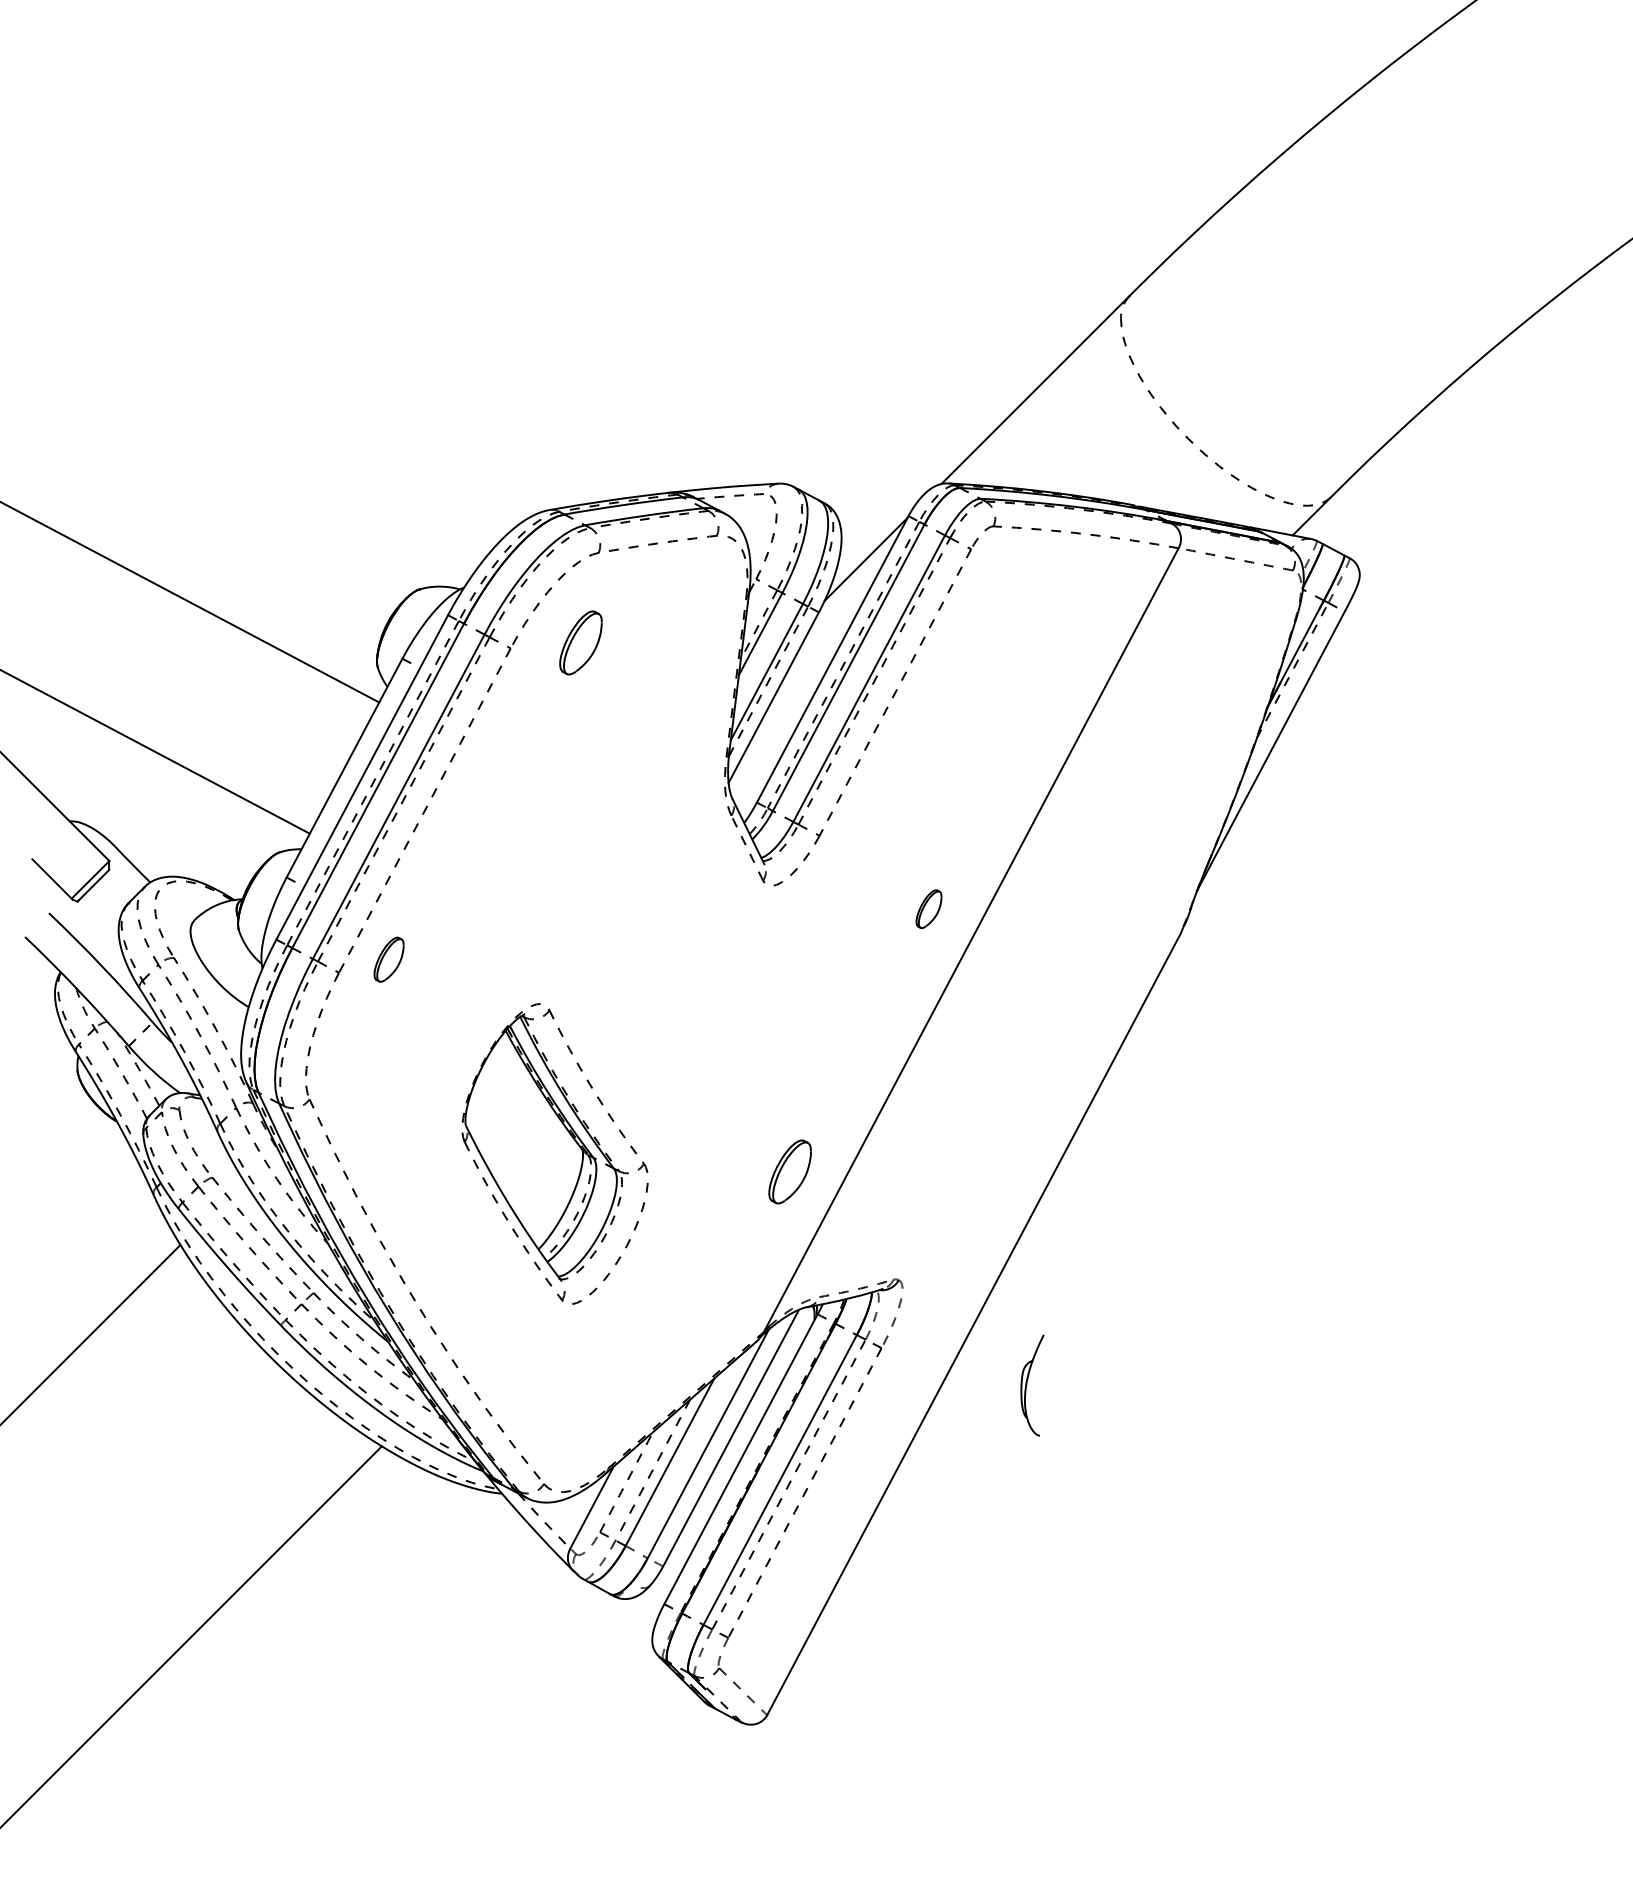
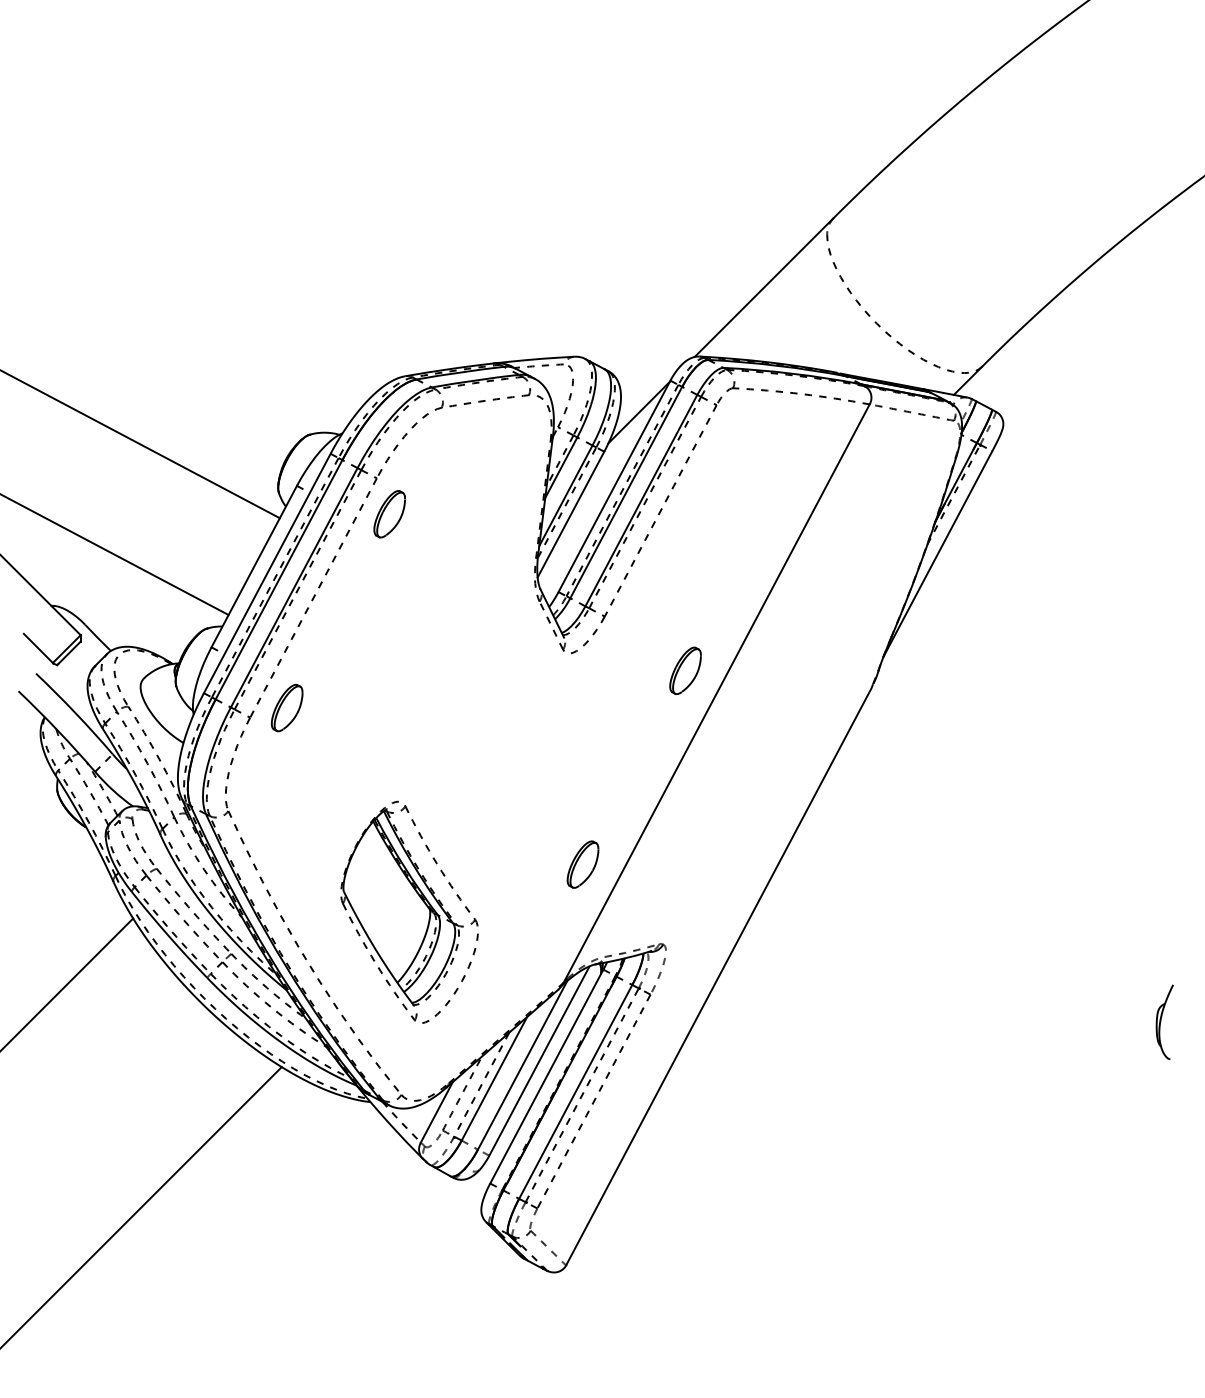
part: (580, 643) -> (389, 514), moved
part: (928, 908) -> (685, 670), size x1.67
part: (388, 959) -> (286, 707), size x1.43
part: (554, 1152) -> (409, 911), moved
part: (1031, 1385) -> (1164, 1022), moved

